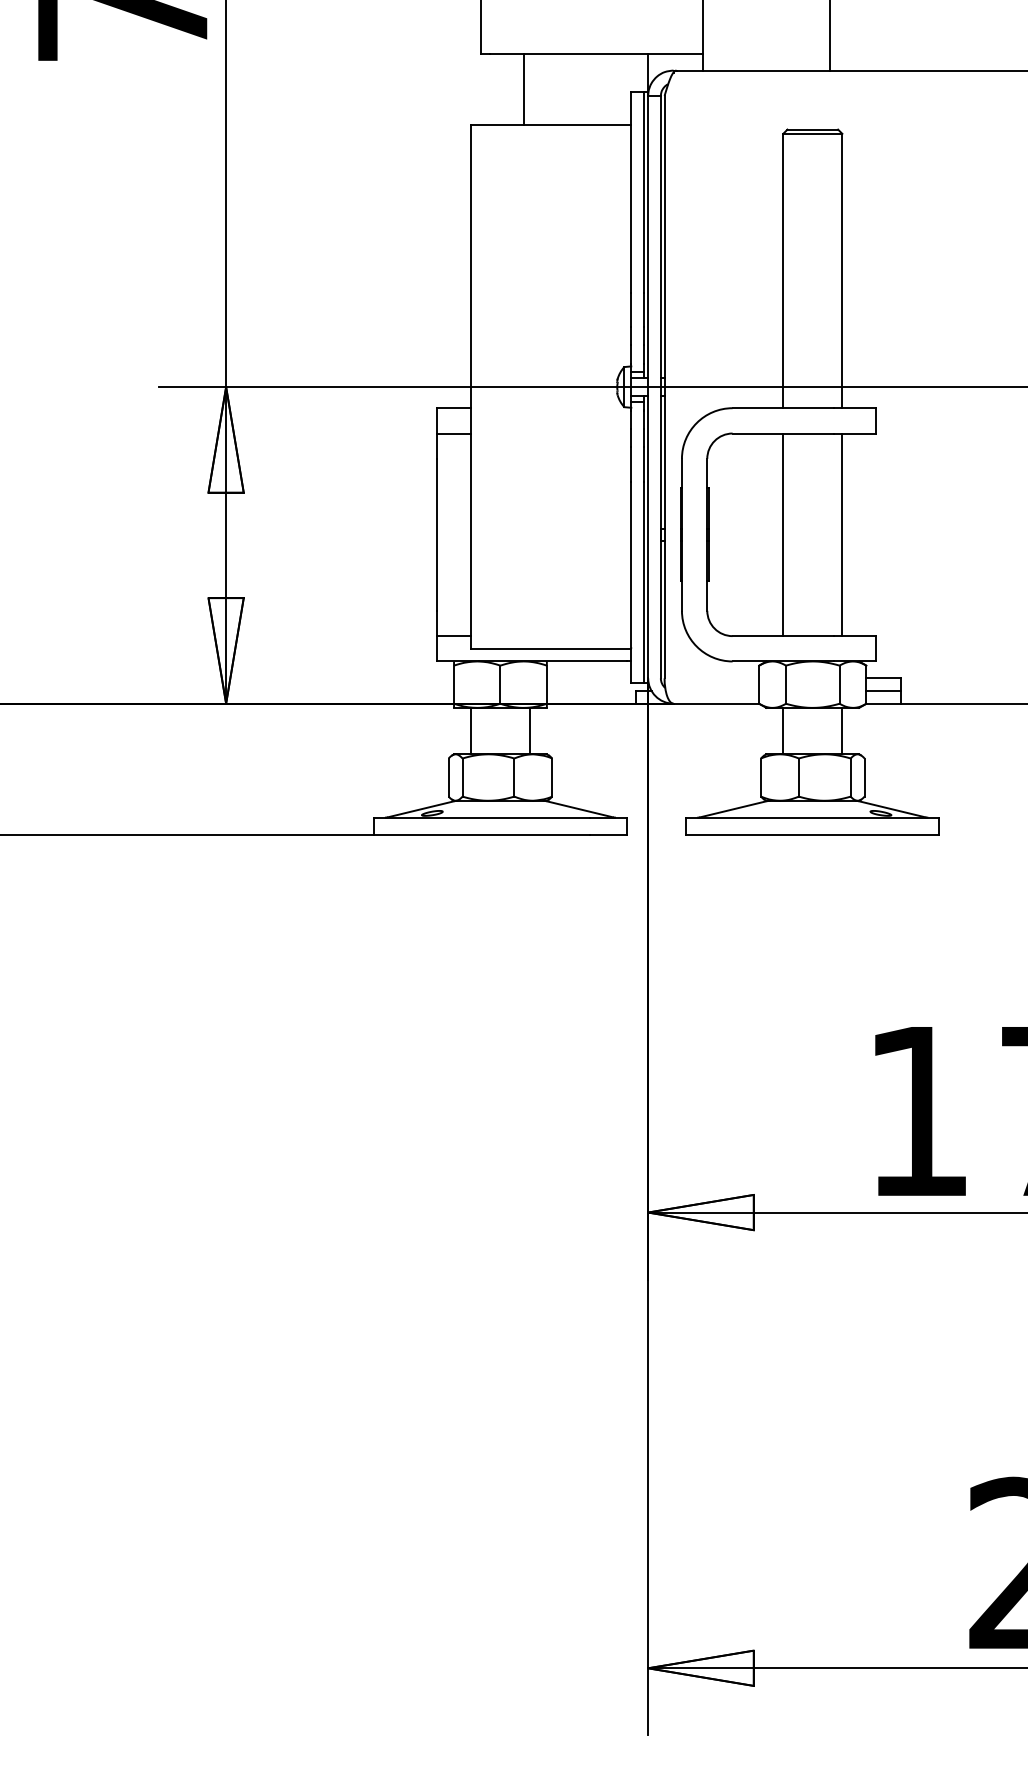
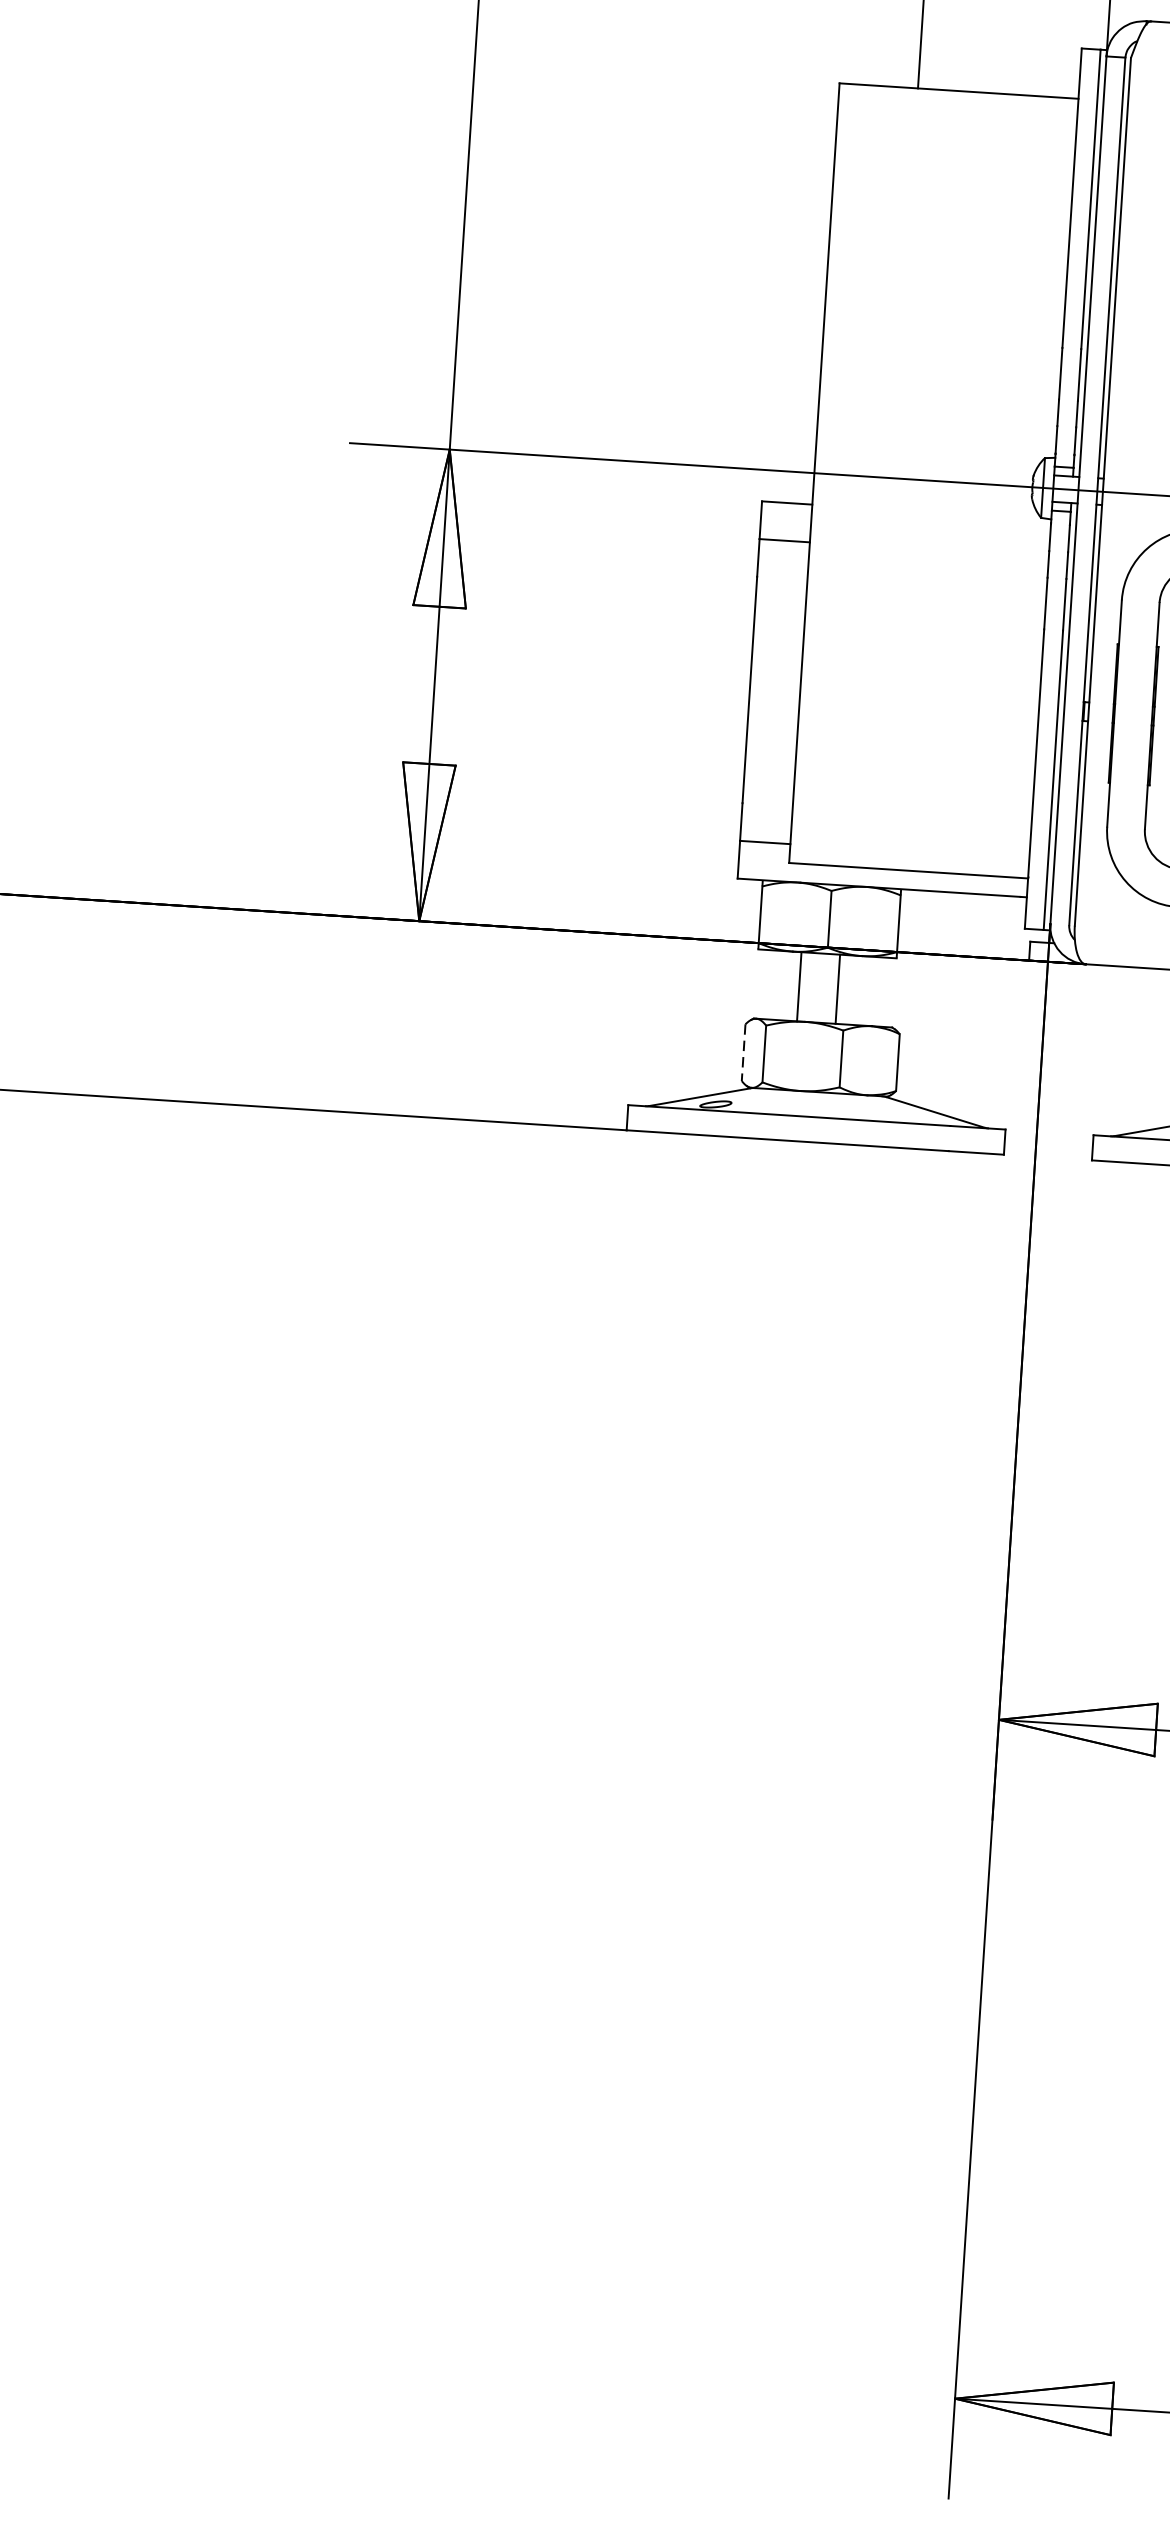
line: (470, 730) -> (837, 988), moved
line: (530, 730) -> (800, 985), moved
line: (448, 778) -> (743, 1054), solid -> dashed

